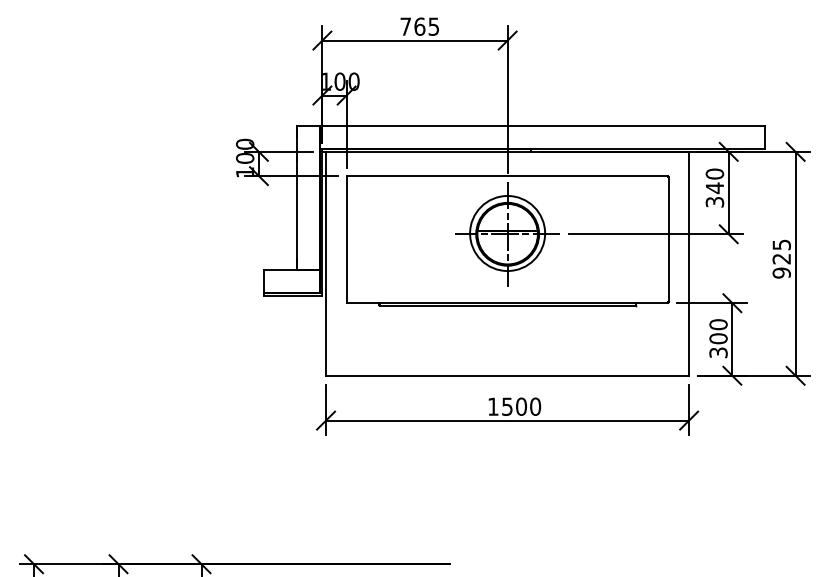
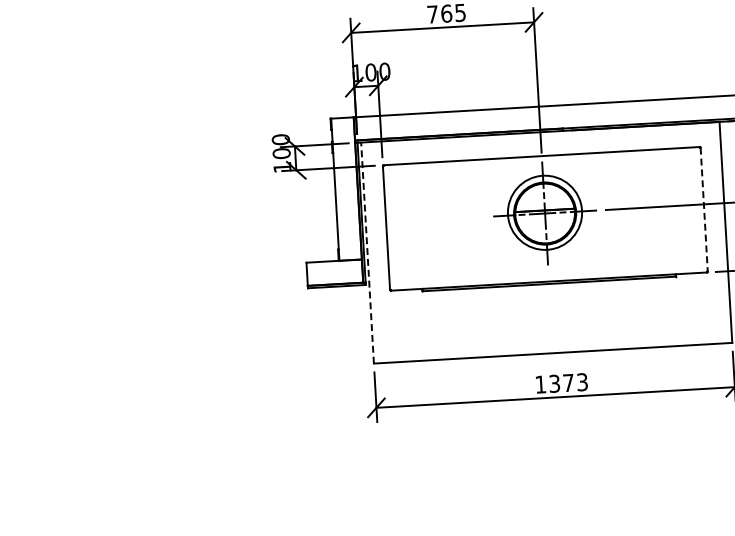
line: (668, 239) -> (704, 209), solid -> dashed
line: (326, 263) -> (367, 252), solid -> dashed
text: (521, 406) -> (568, 382), 1500 -> 1373

